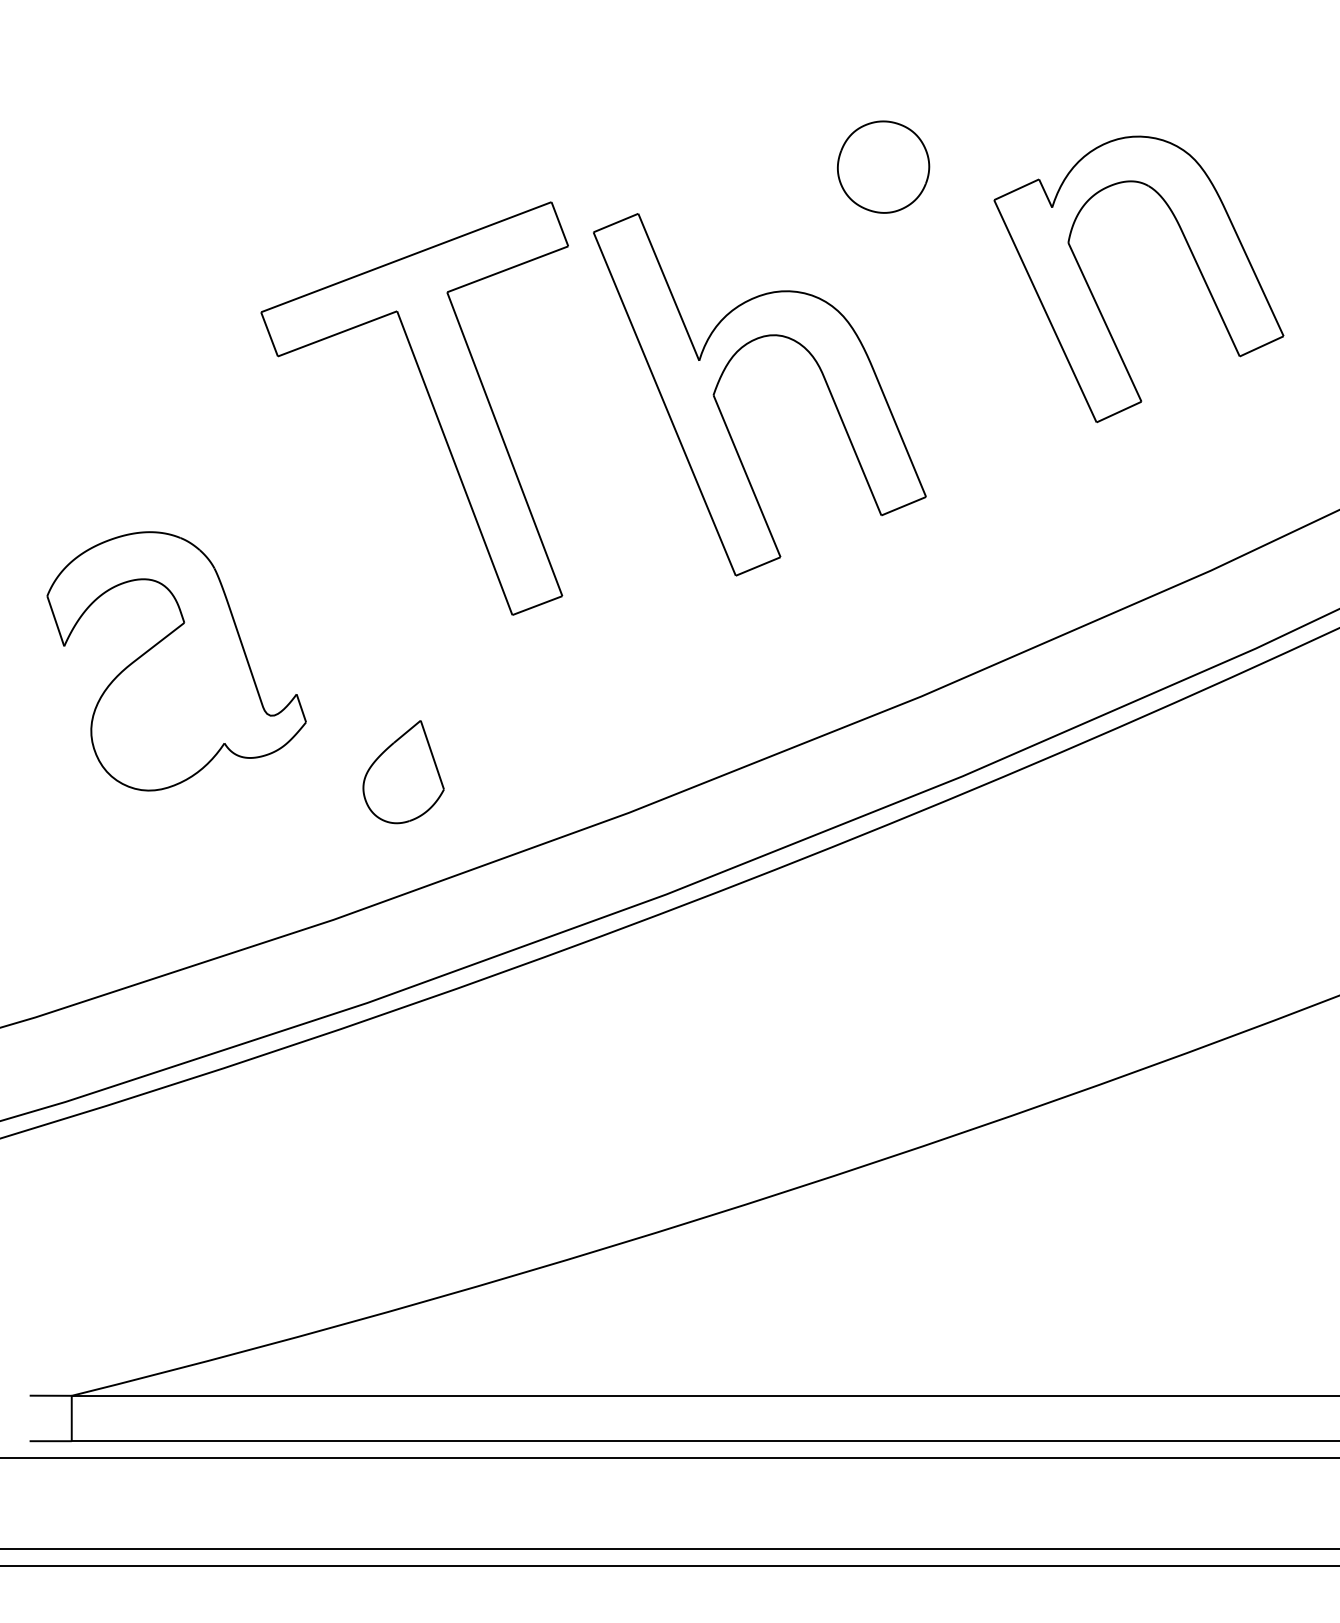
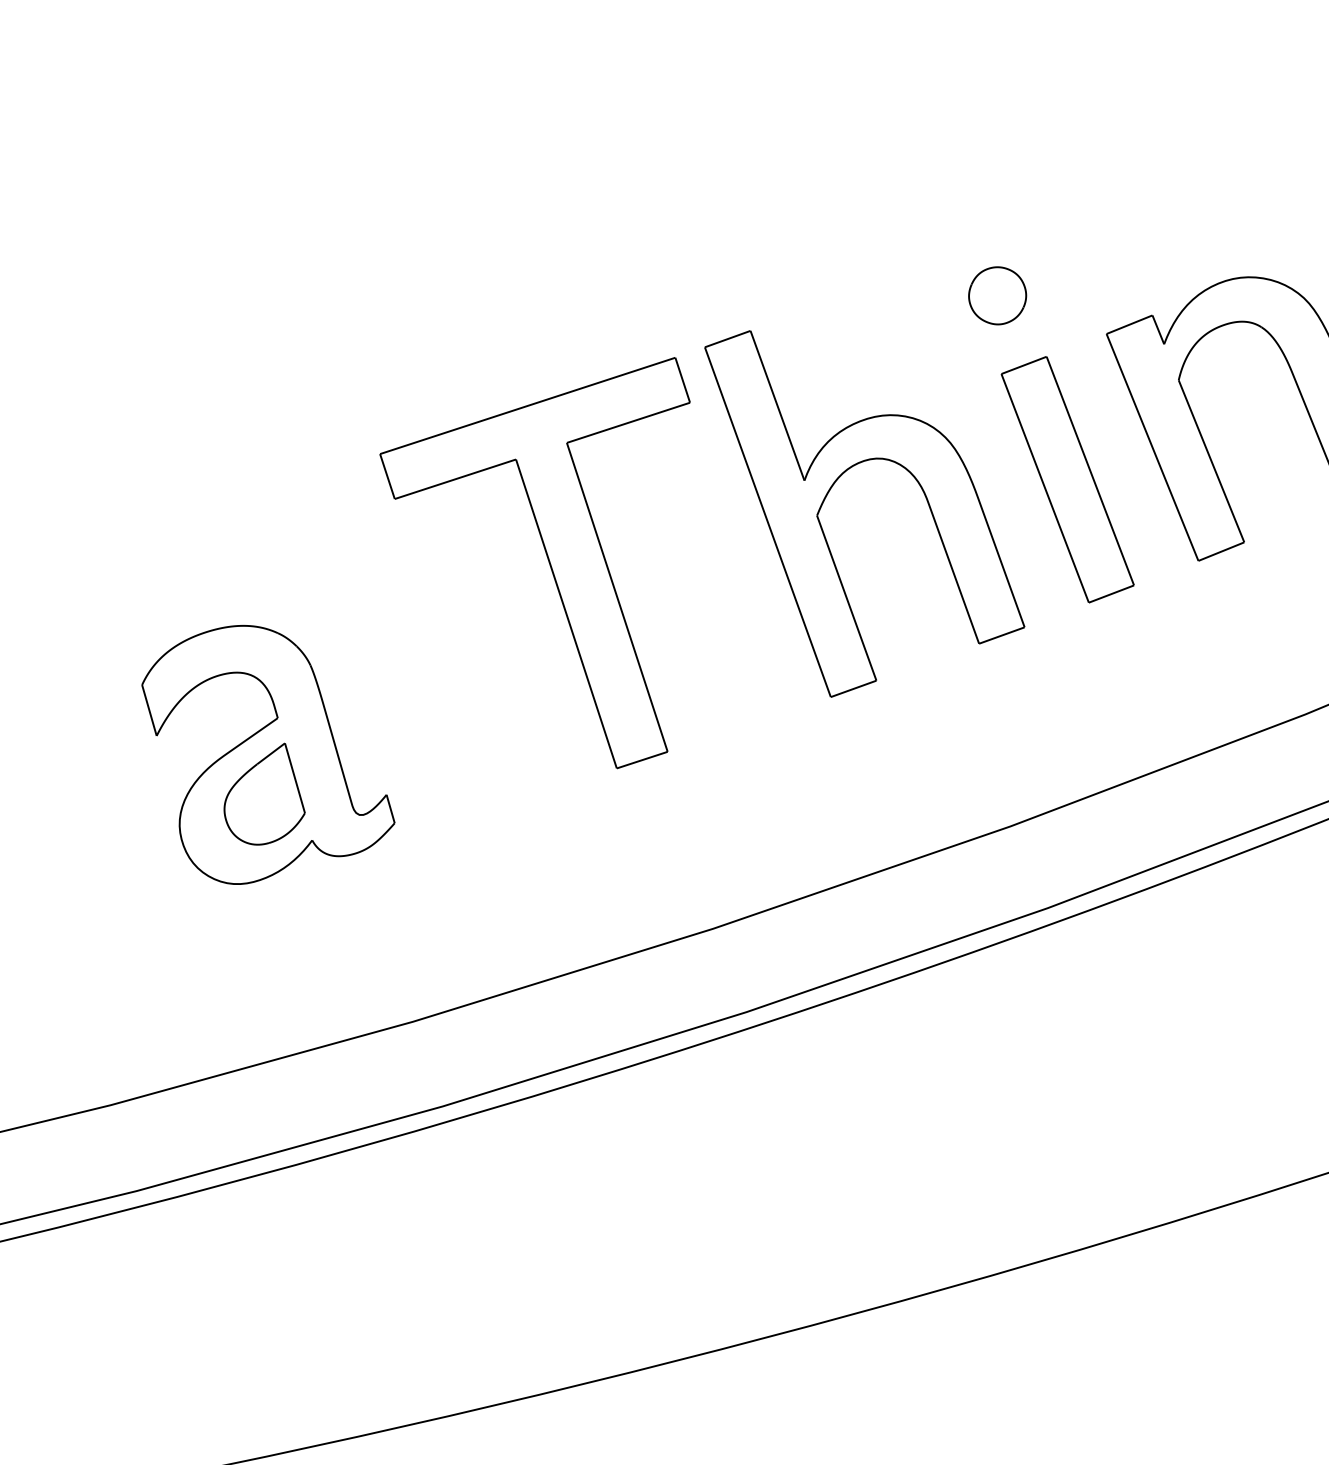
part: (883, 166) -> (997, 295), size x0.62
part: (962, 347) -> (1068, 479), added
part: (430, 402) -> (545, 552), moved
part: (403, 772) -> (265, 794), moved

